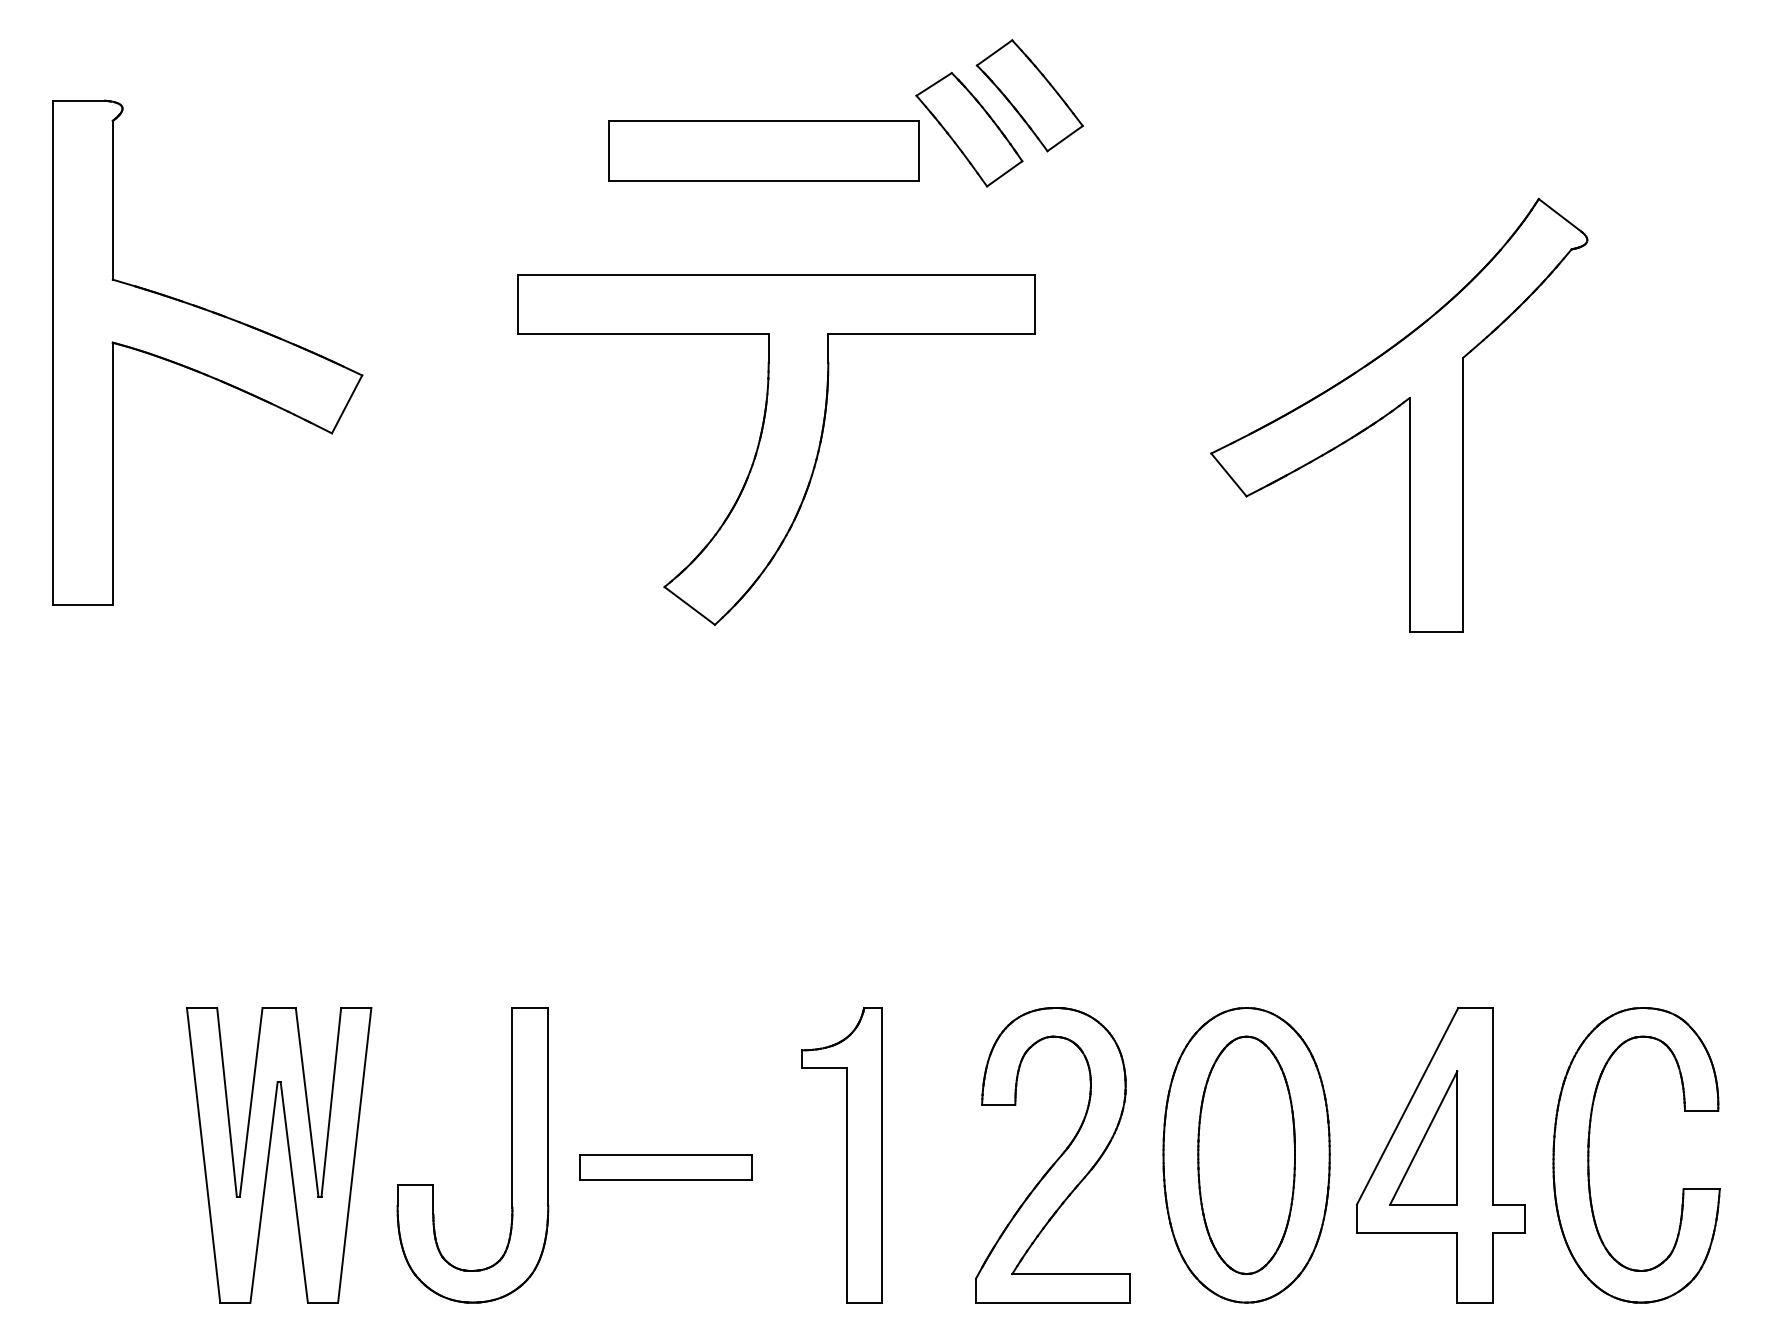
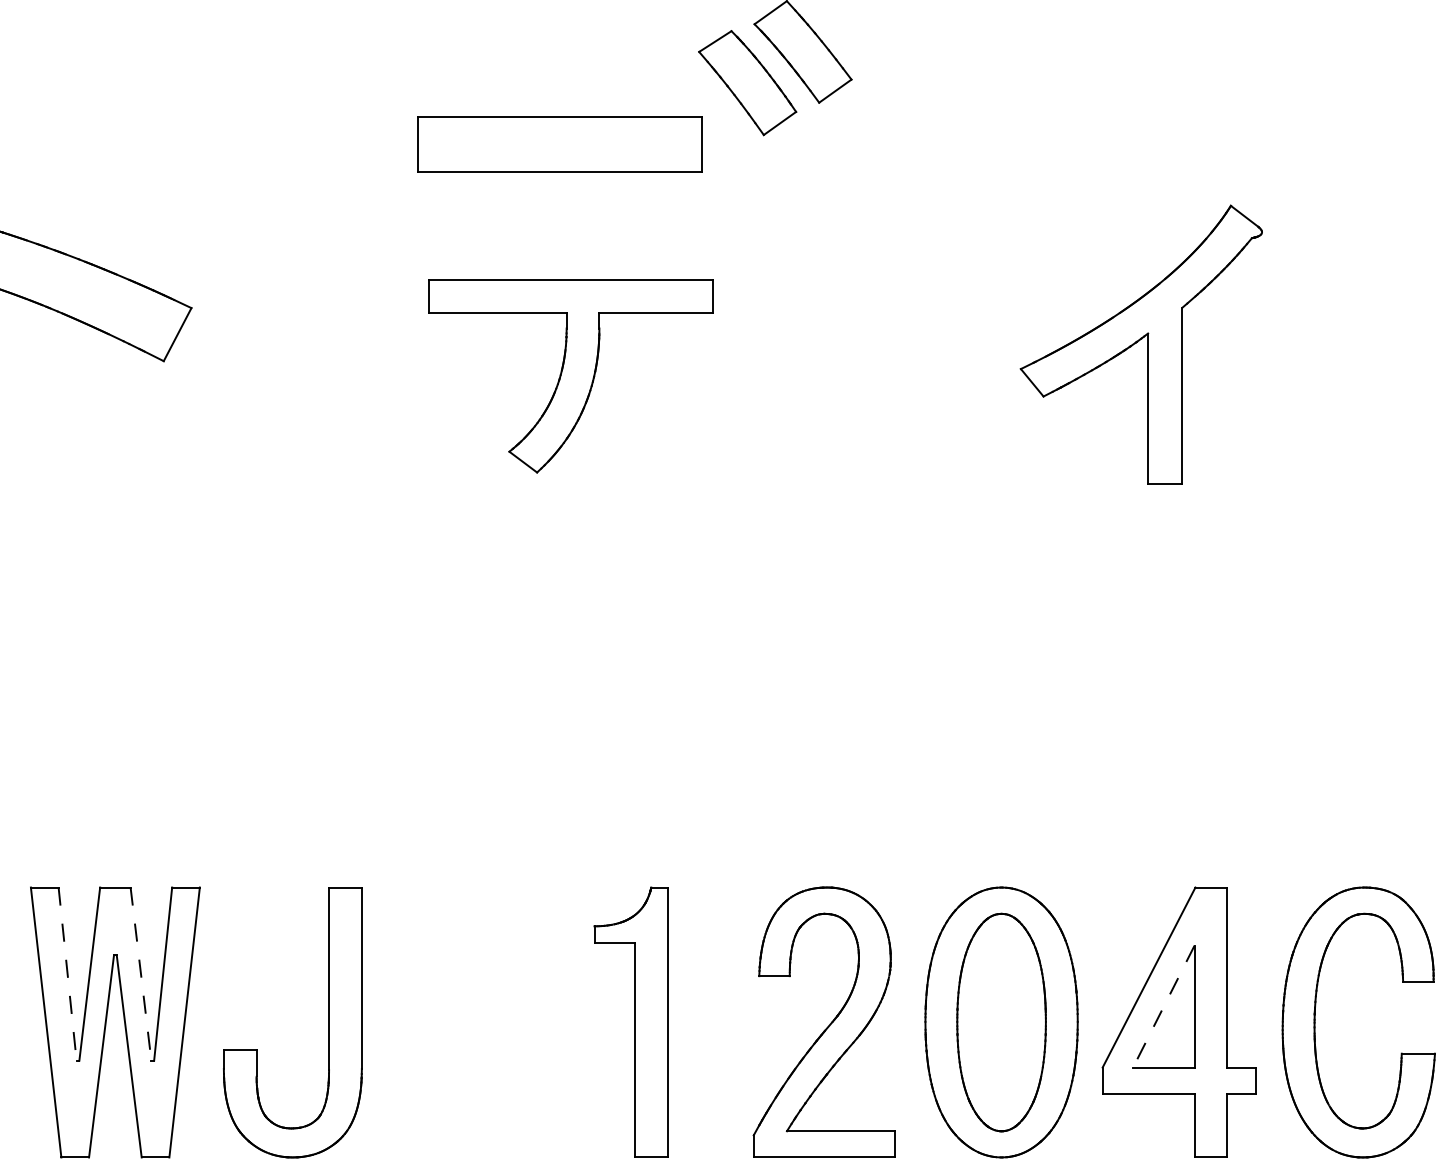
part: (763, 150) -> (559, 144), moved
part: (1399, 414) -> (1141, 343), size x0.7
part: (776, 449) -> (570, 375), size x0.6
line: (227, 1102) -> (68, 974), solid -> dashed
line: (307, 1102) -> (141, 974), solid -> dashed
line: (1423, 1138) -> (1163, 1007), solid -> dashed
part: (665, 1167) -> (469, 1033), removed

